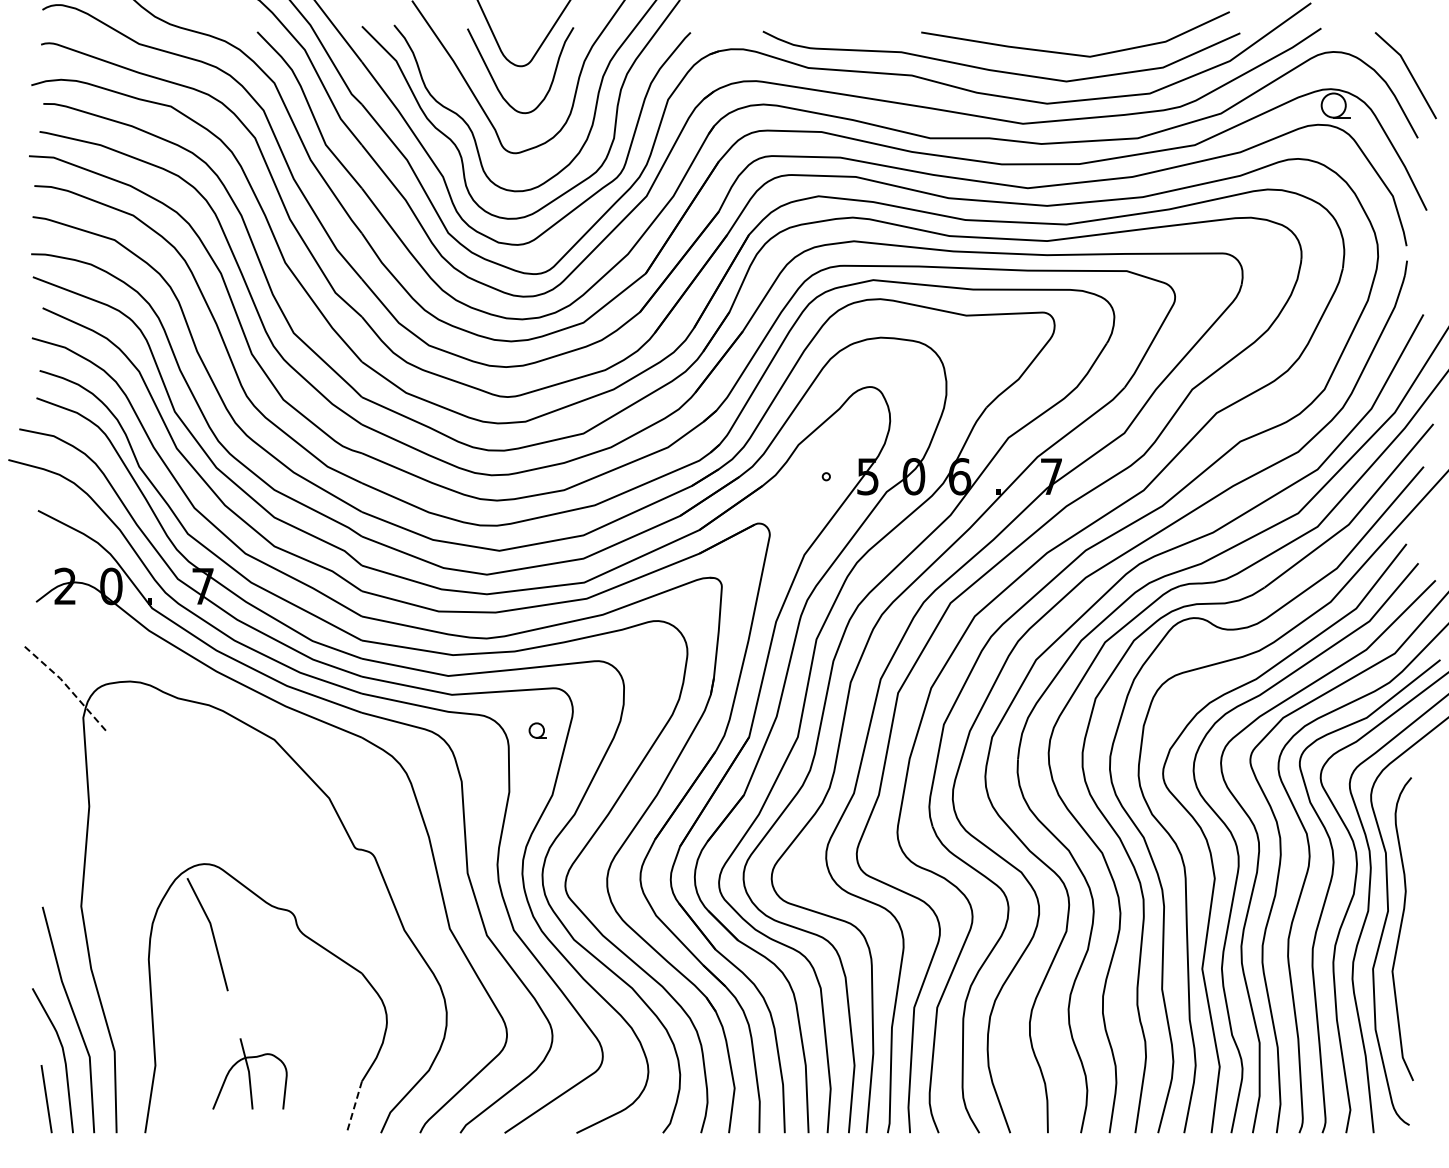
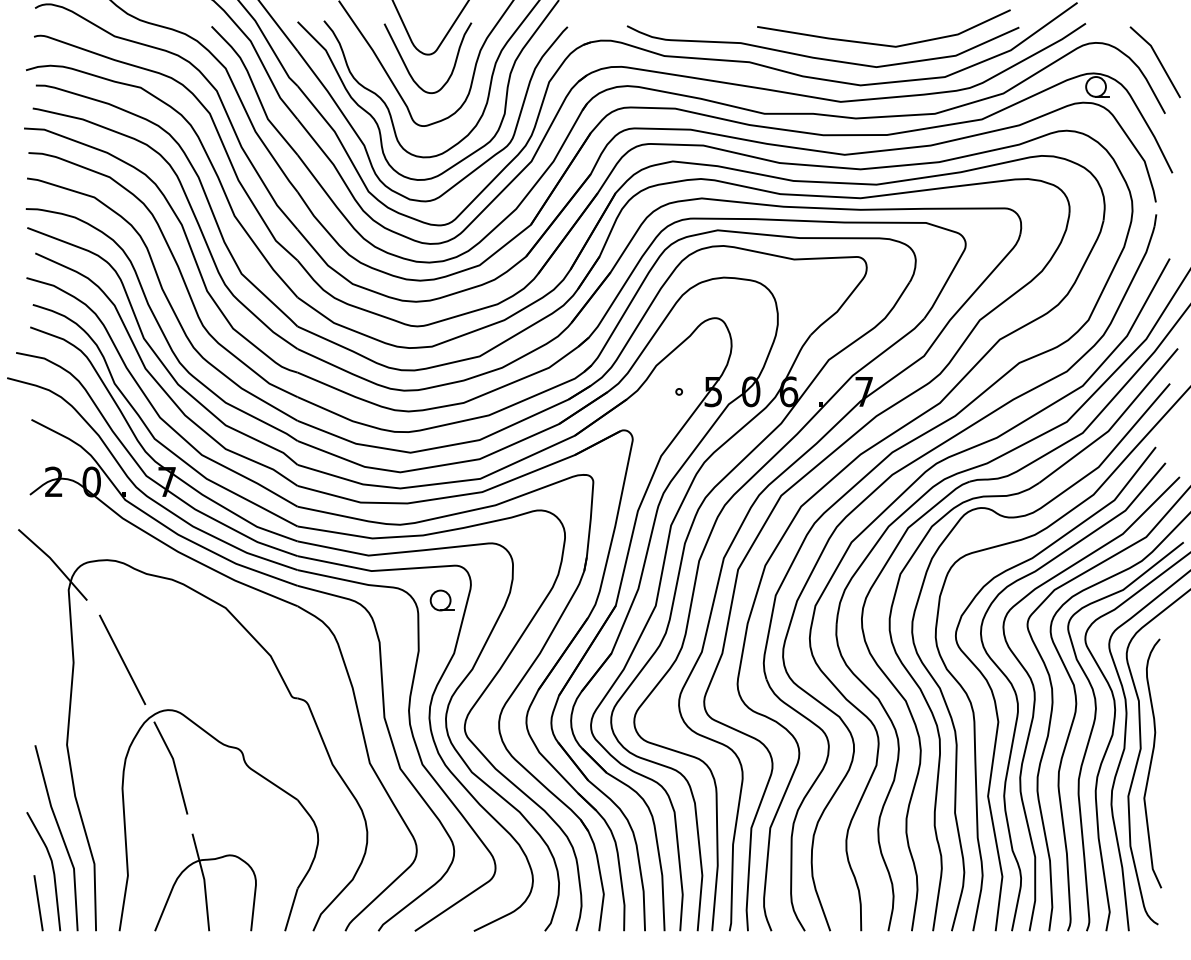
line: (65, 684) -> (54, 562), dashed -> solid
part: (537, 730) -> (441, 600), size x1.67
line: (148, 802) -> (122, 659), added
part: (249, 1073) -> (205, 882), size x1.67
line: (354, 1107) -> (291, 910), dashed -> solid

